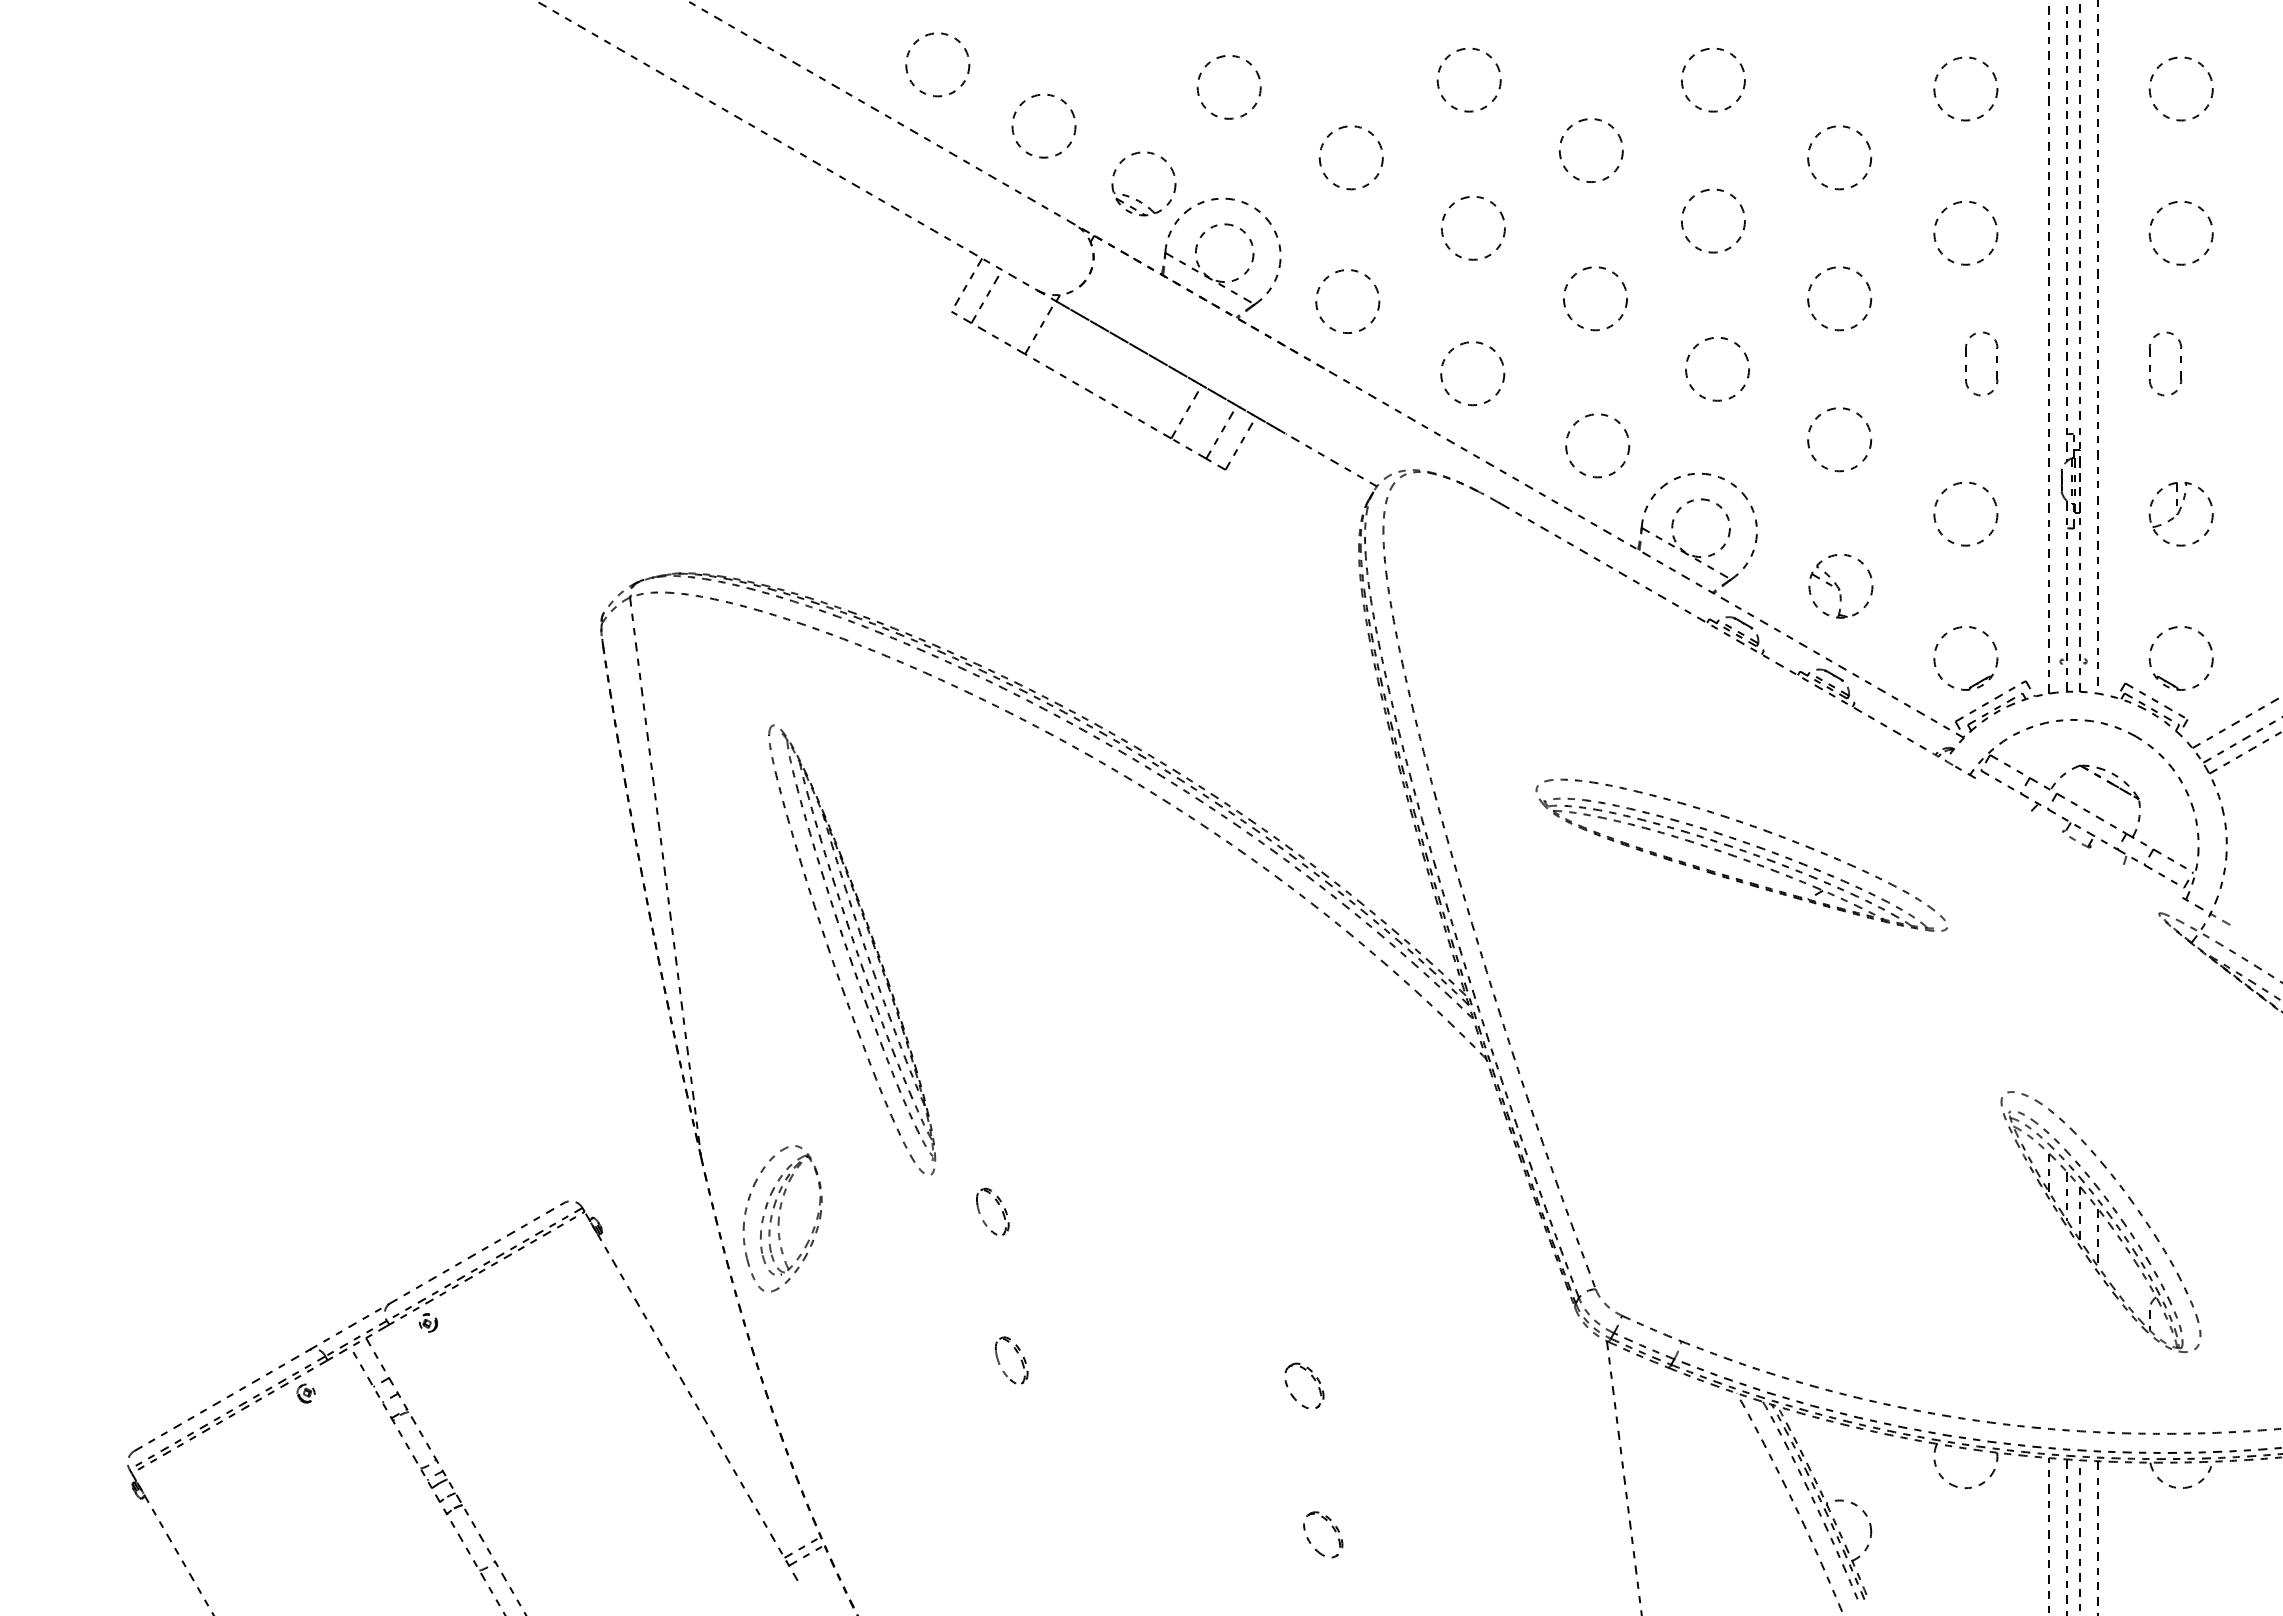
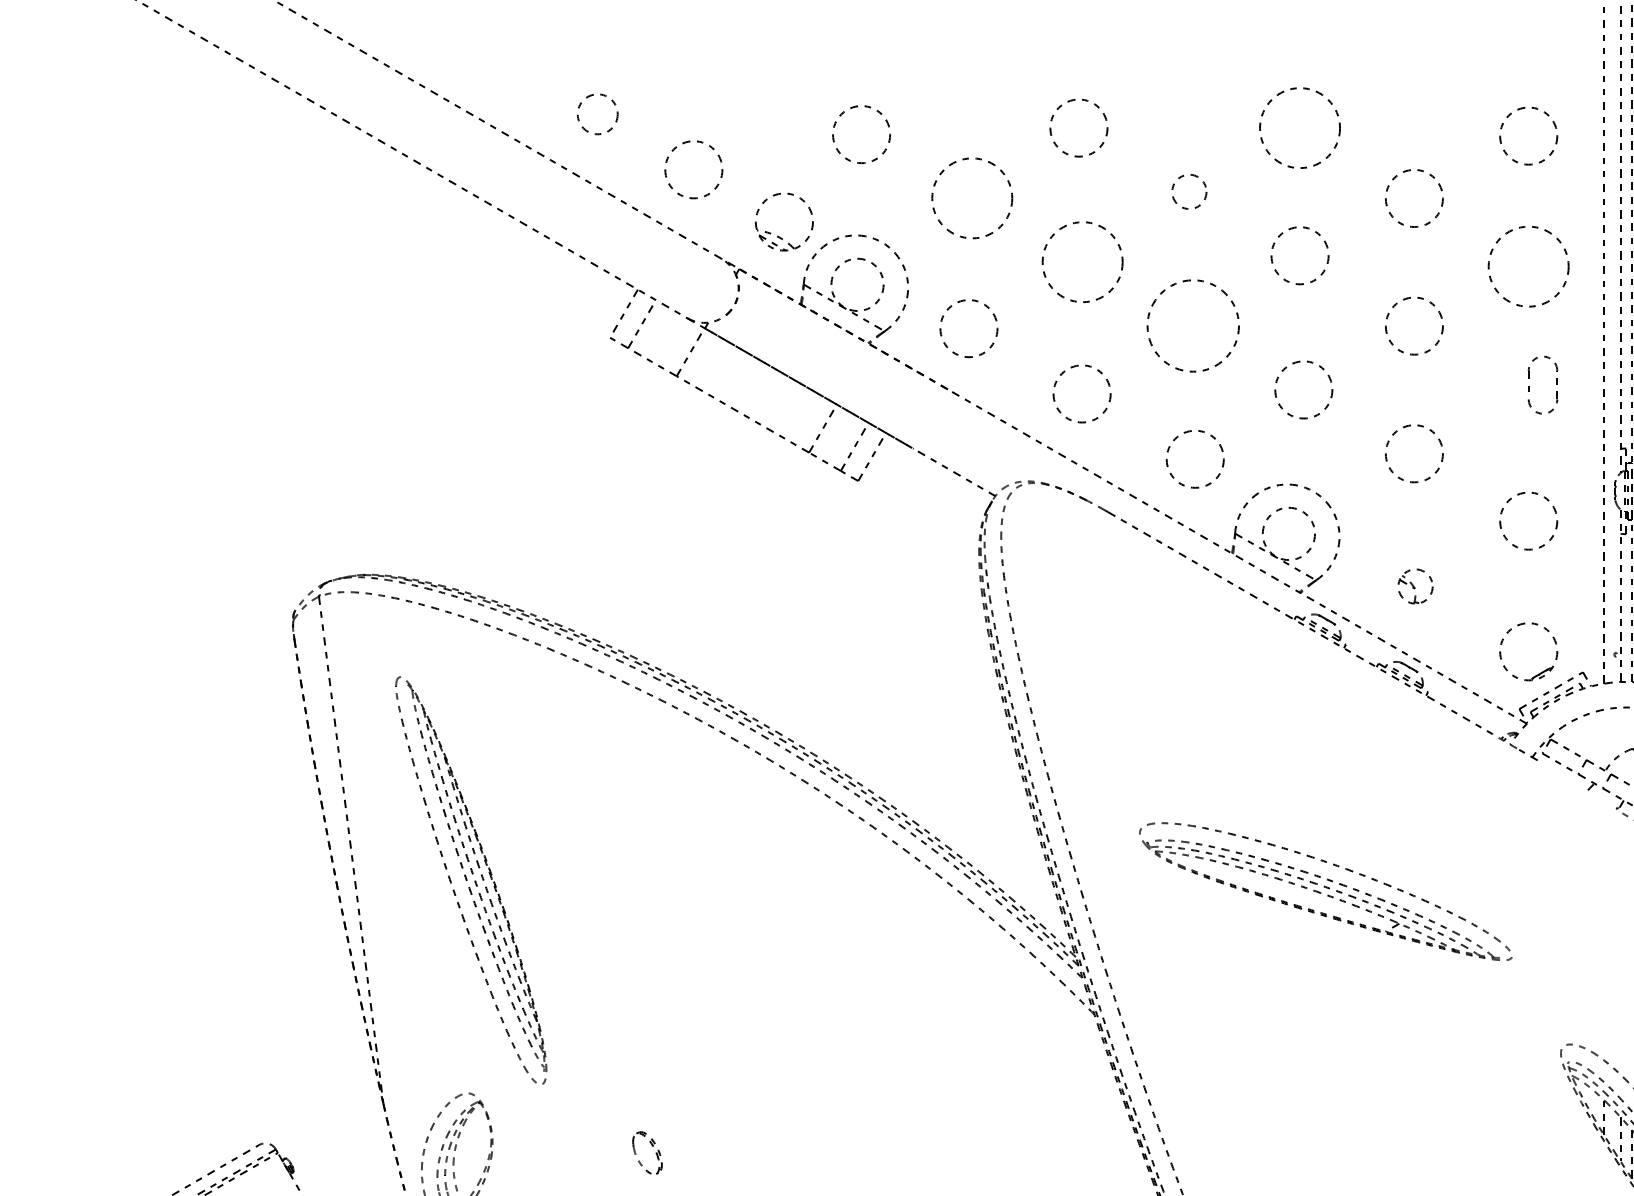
circle: (937, 64) -> (597, 113), size x0.7
circle: (1713, 79) -> (1300, 127), size x1.4
circle: (1590, 150) -> (1188, 191), size x0.6
circle: (1350, 157) -> (971, 198), size x1.4
circle: (1473, 228) -> (1082, 262), size x1.4
circle: (1965, 233) -> (1528, 267), size x1.4
circle: (1595, 298) -> (1193, 325), size x1.6
part: (1840, 586) -> (1415, 586), size x0.6
part: (1741, 854) -> (1325, 890), moved
part: (852, 949) -> (471, 880), moved

